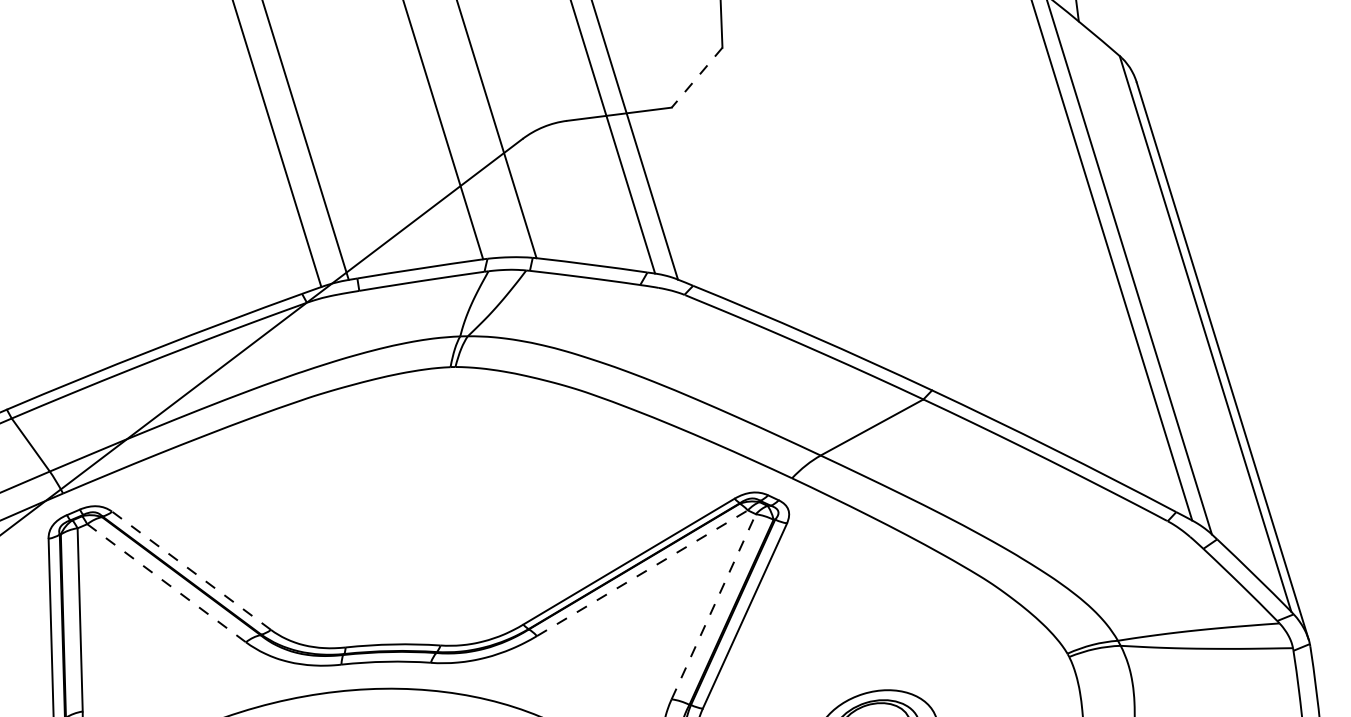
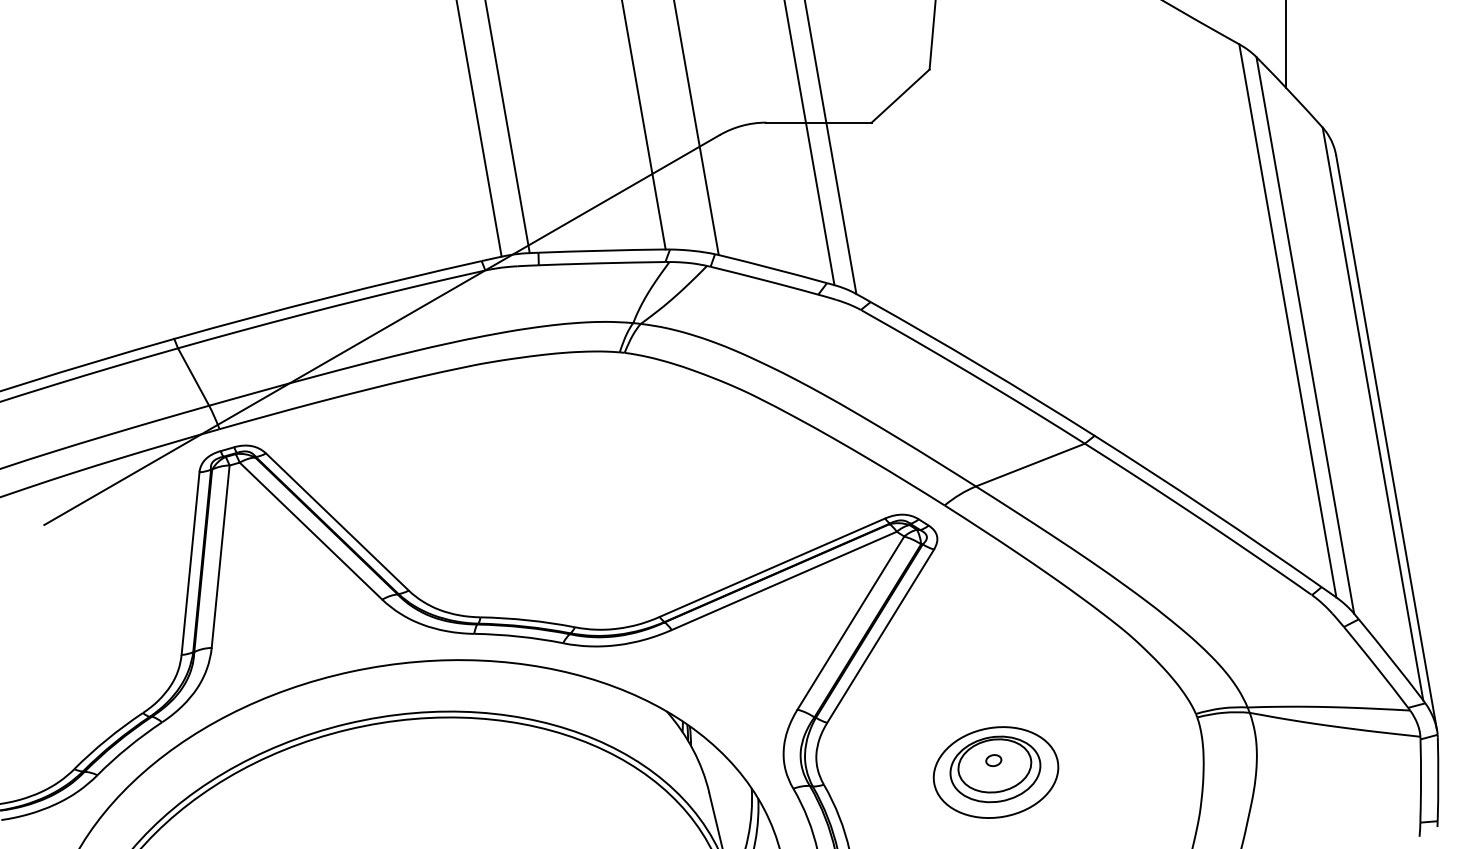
line: (696, 78) -> (900, 96), dashed -> solid
line: (191, 570) -> (337, 521), dashed -> solid
line: (642, 572) -> (784, 580), dashed -> solid
line: (166, 583) -> (310, 531), dashed -> solid
line: (713, 607) -> (850, 623), dashed -> solid

